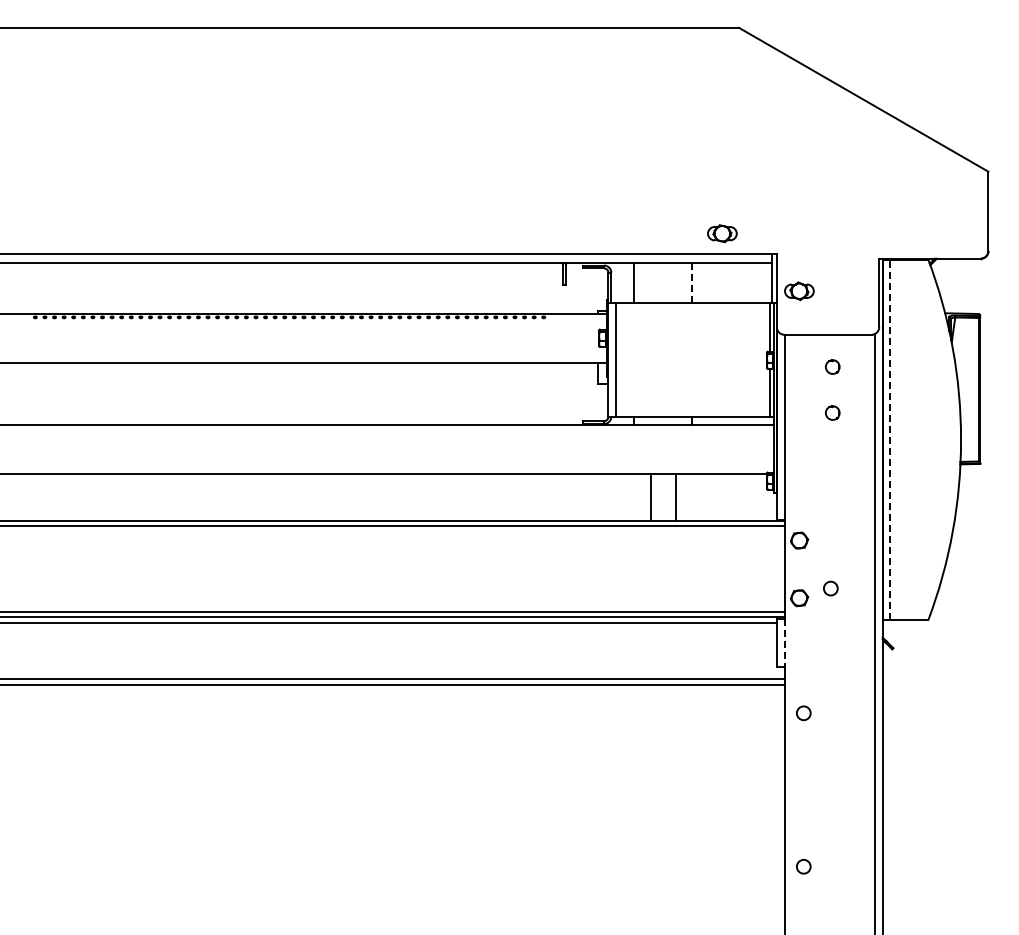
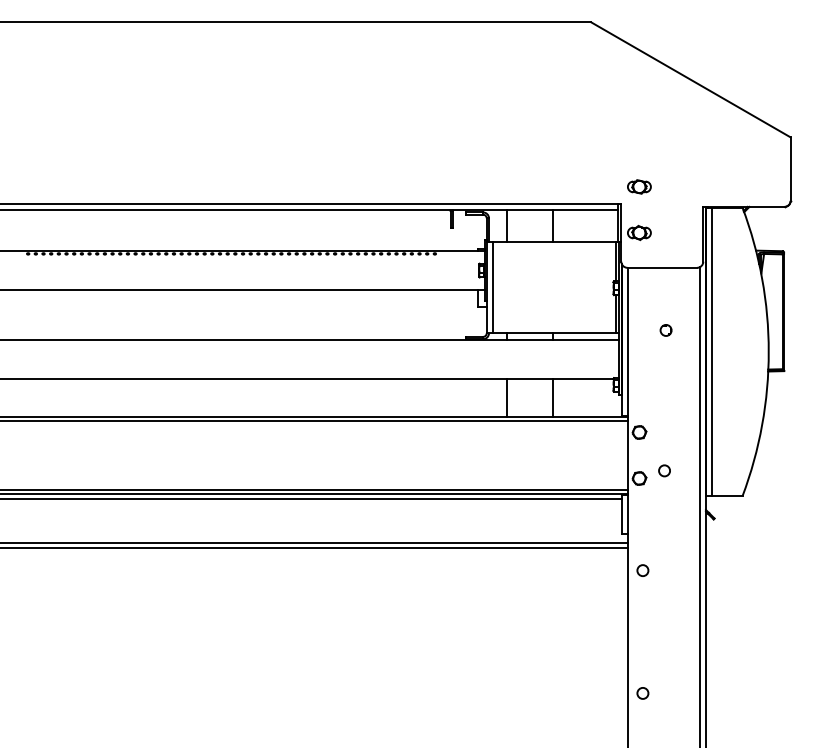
part: (722, 233) -> (639, 186), moved
line: (691, 282) -> (553, 226), dashed -> solid
circle: (832, 366) -> (665, 293), removed
line: (889, 439) -> (711, 351), dashed -> solid
line: (650, 497) -> (553, 398), moved
line: (676, 497) -> (507, 398), moved
line: (784, 643) -> (627, 514), dashed -> solid

